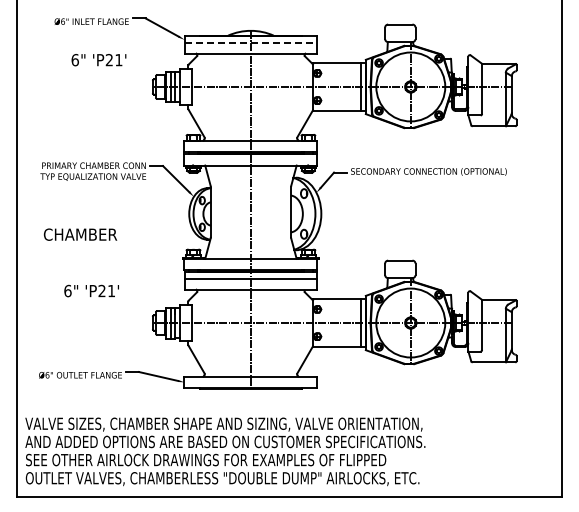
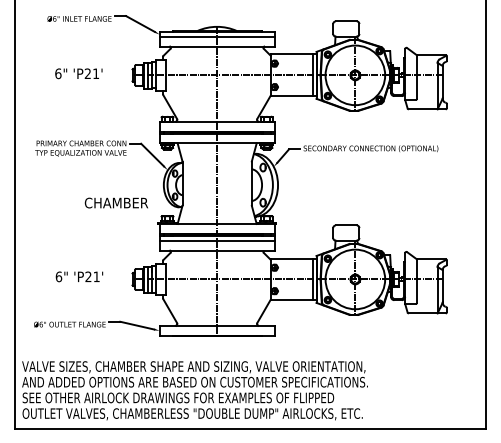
line: (251, 42) -> (217, 36), dashed -> solid
text: (98, 60) -> (78, 74), moved
text: (80, 234) -> (116, 202), moved
text: (91, 290) -> (79, 276), moved

